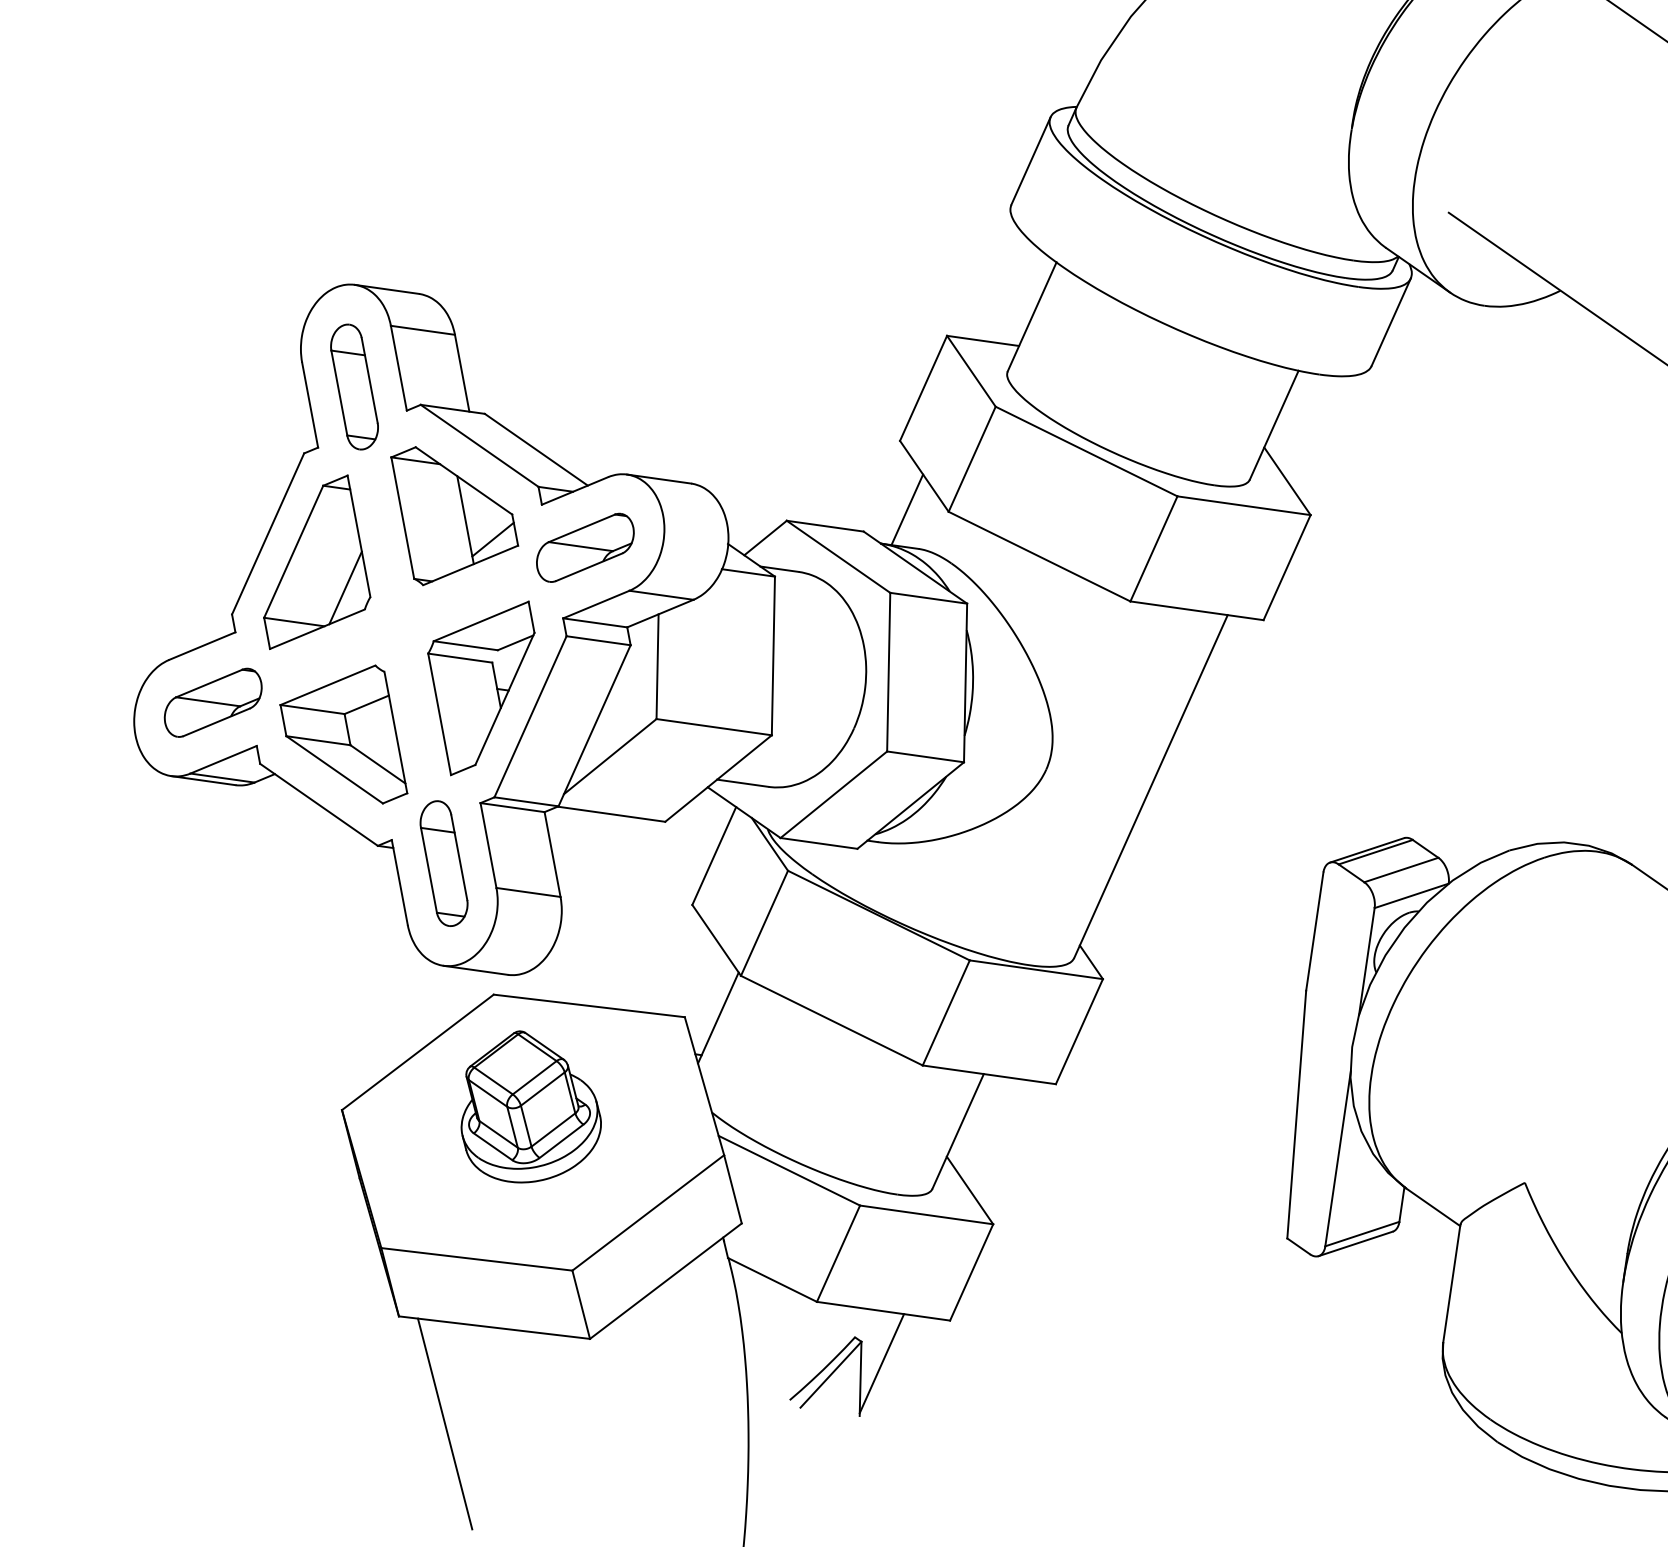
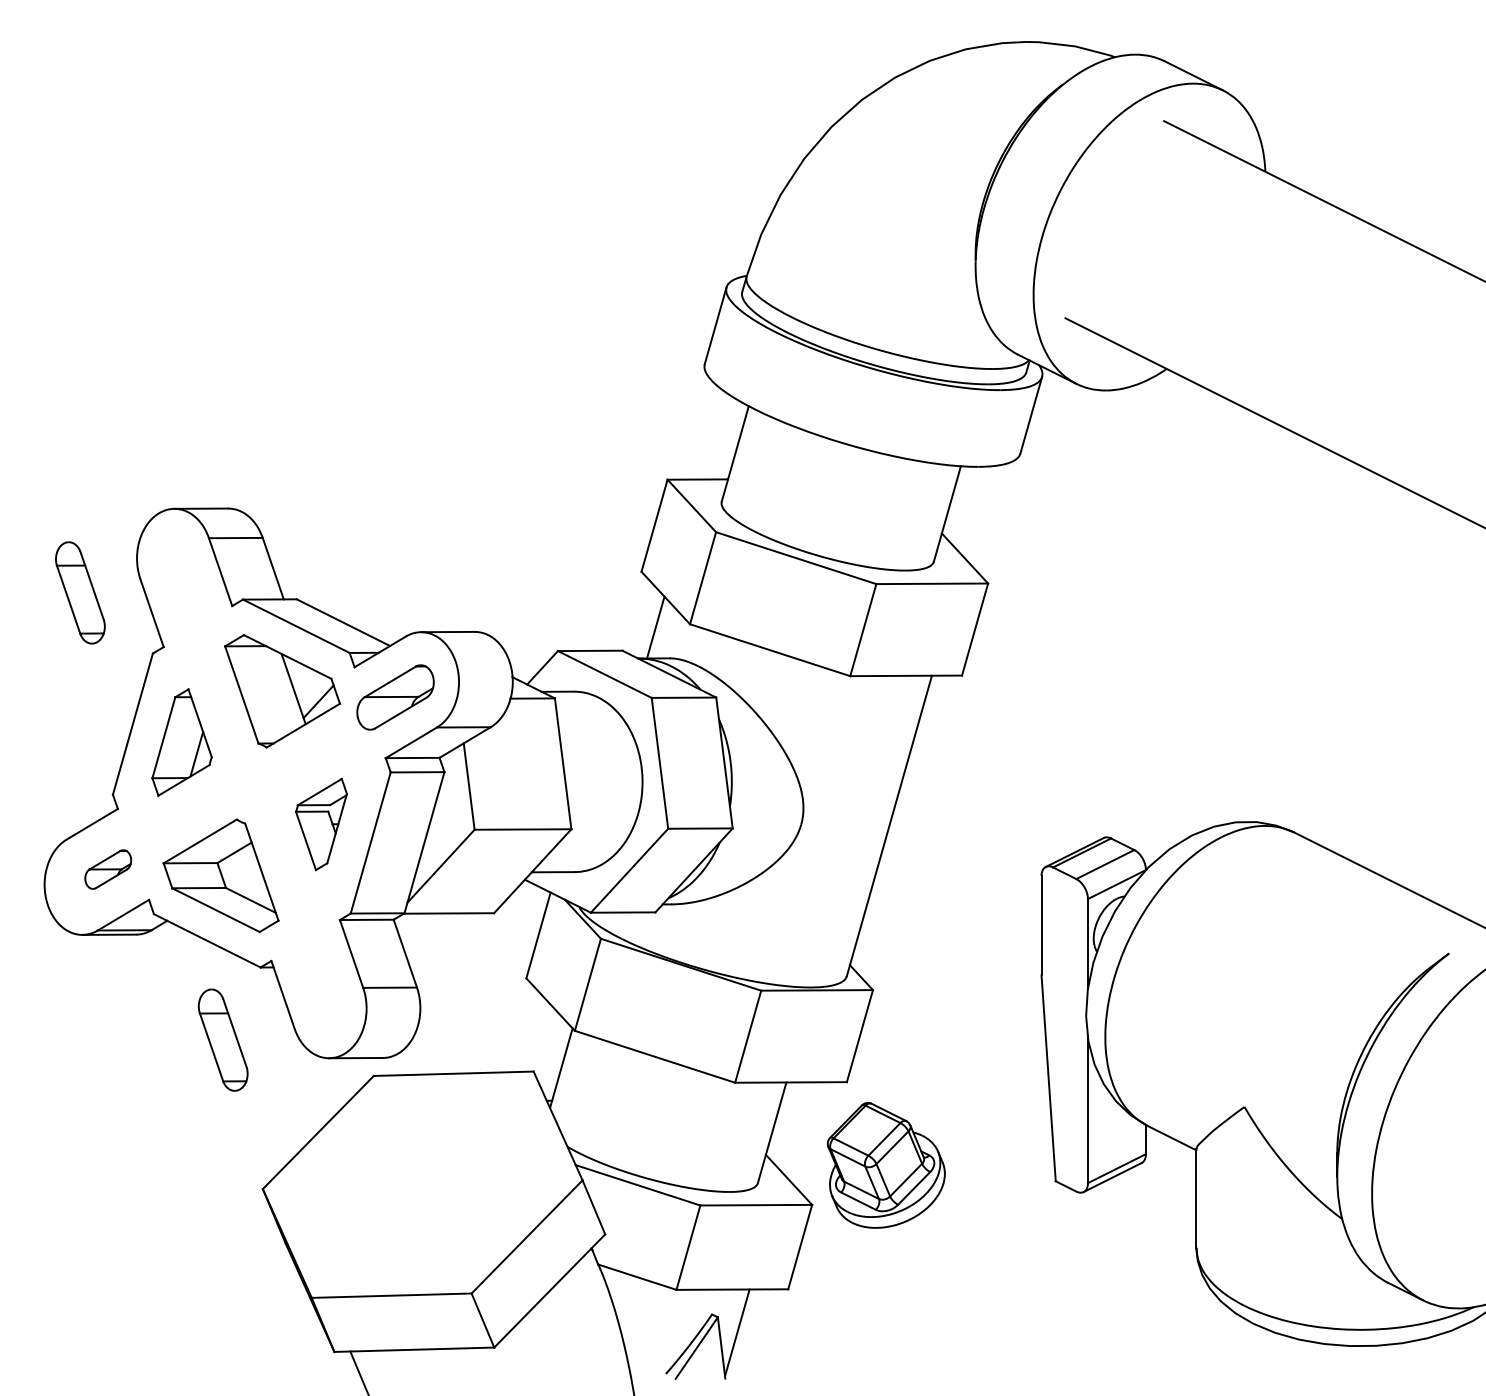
part: (354, 386) -> (80, 592), moved
part: (322, 564) -> (181, 742), size x0.7
part: (475, 686) -> (321, 824), size x0.6
part: (213, 702) -> (108, 869), size x0.6
part: (443, 862) -> (222, 1039), moved
part: (531, 1109) -> (885, 1165), moved

